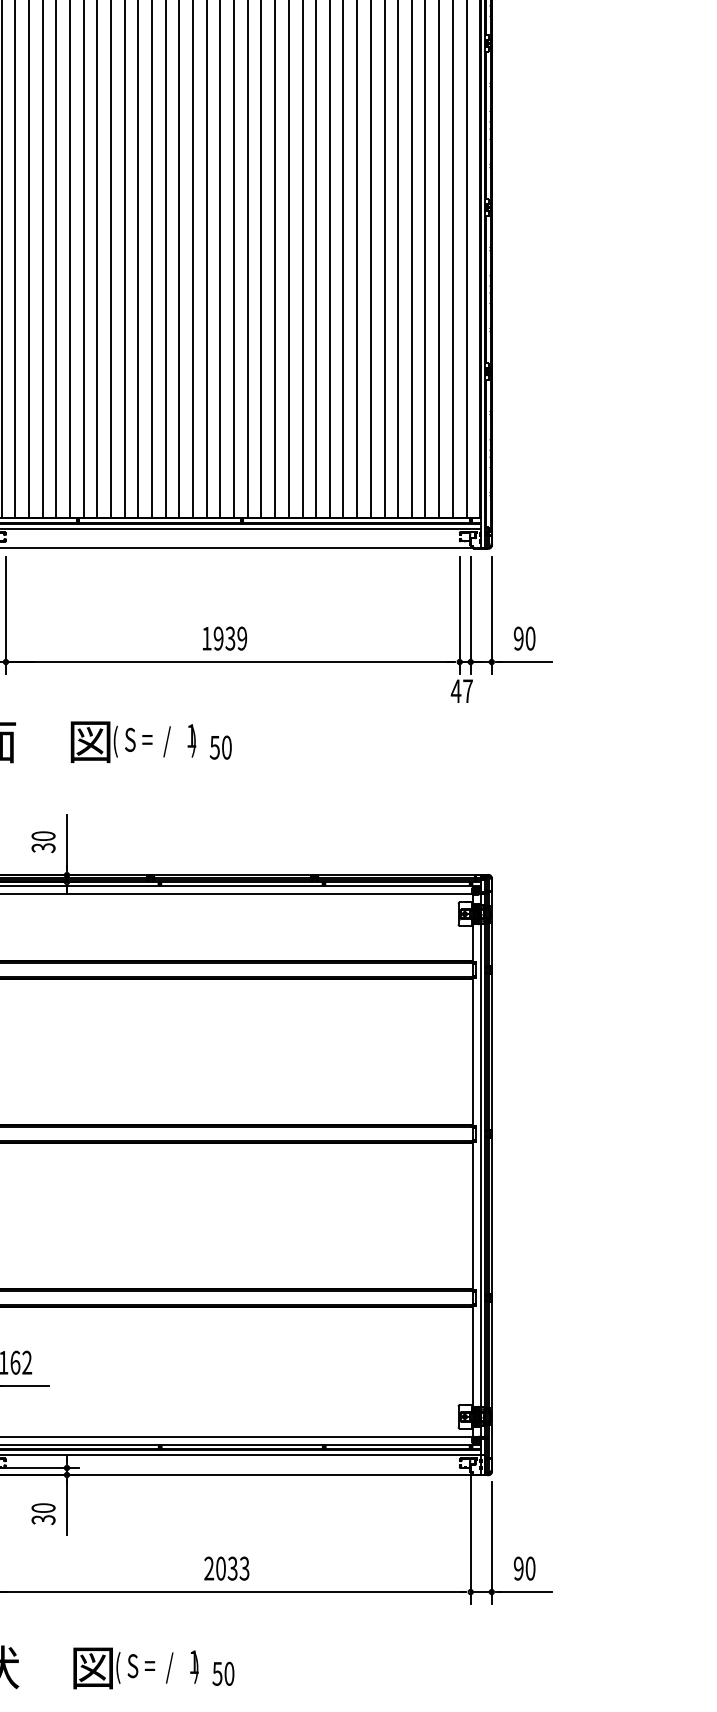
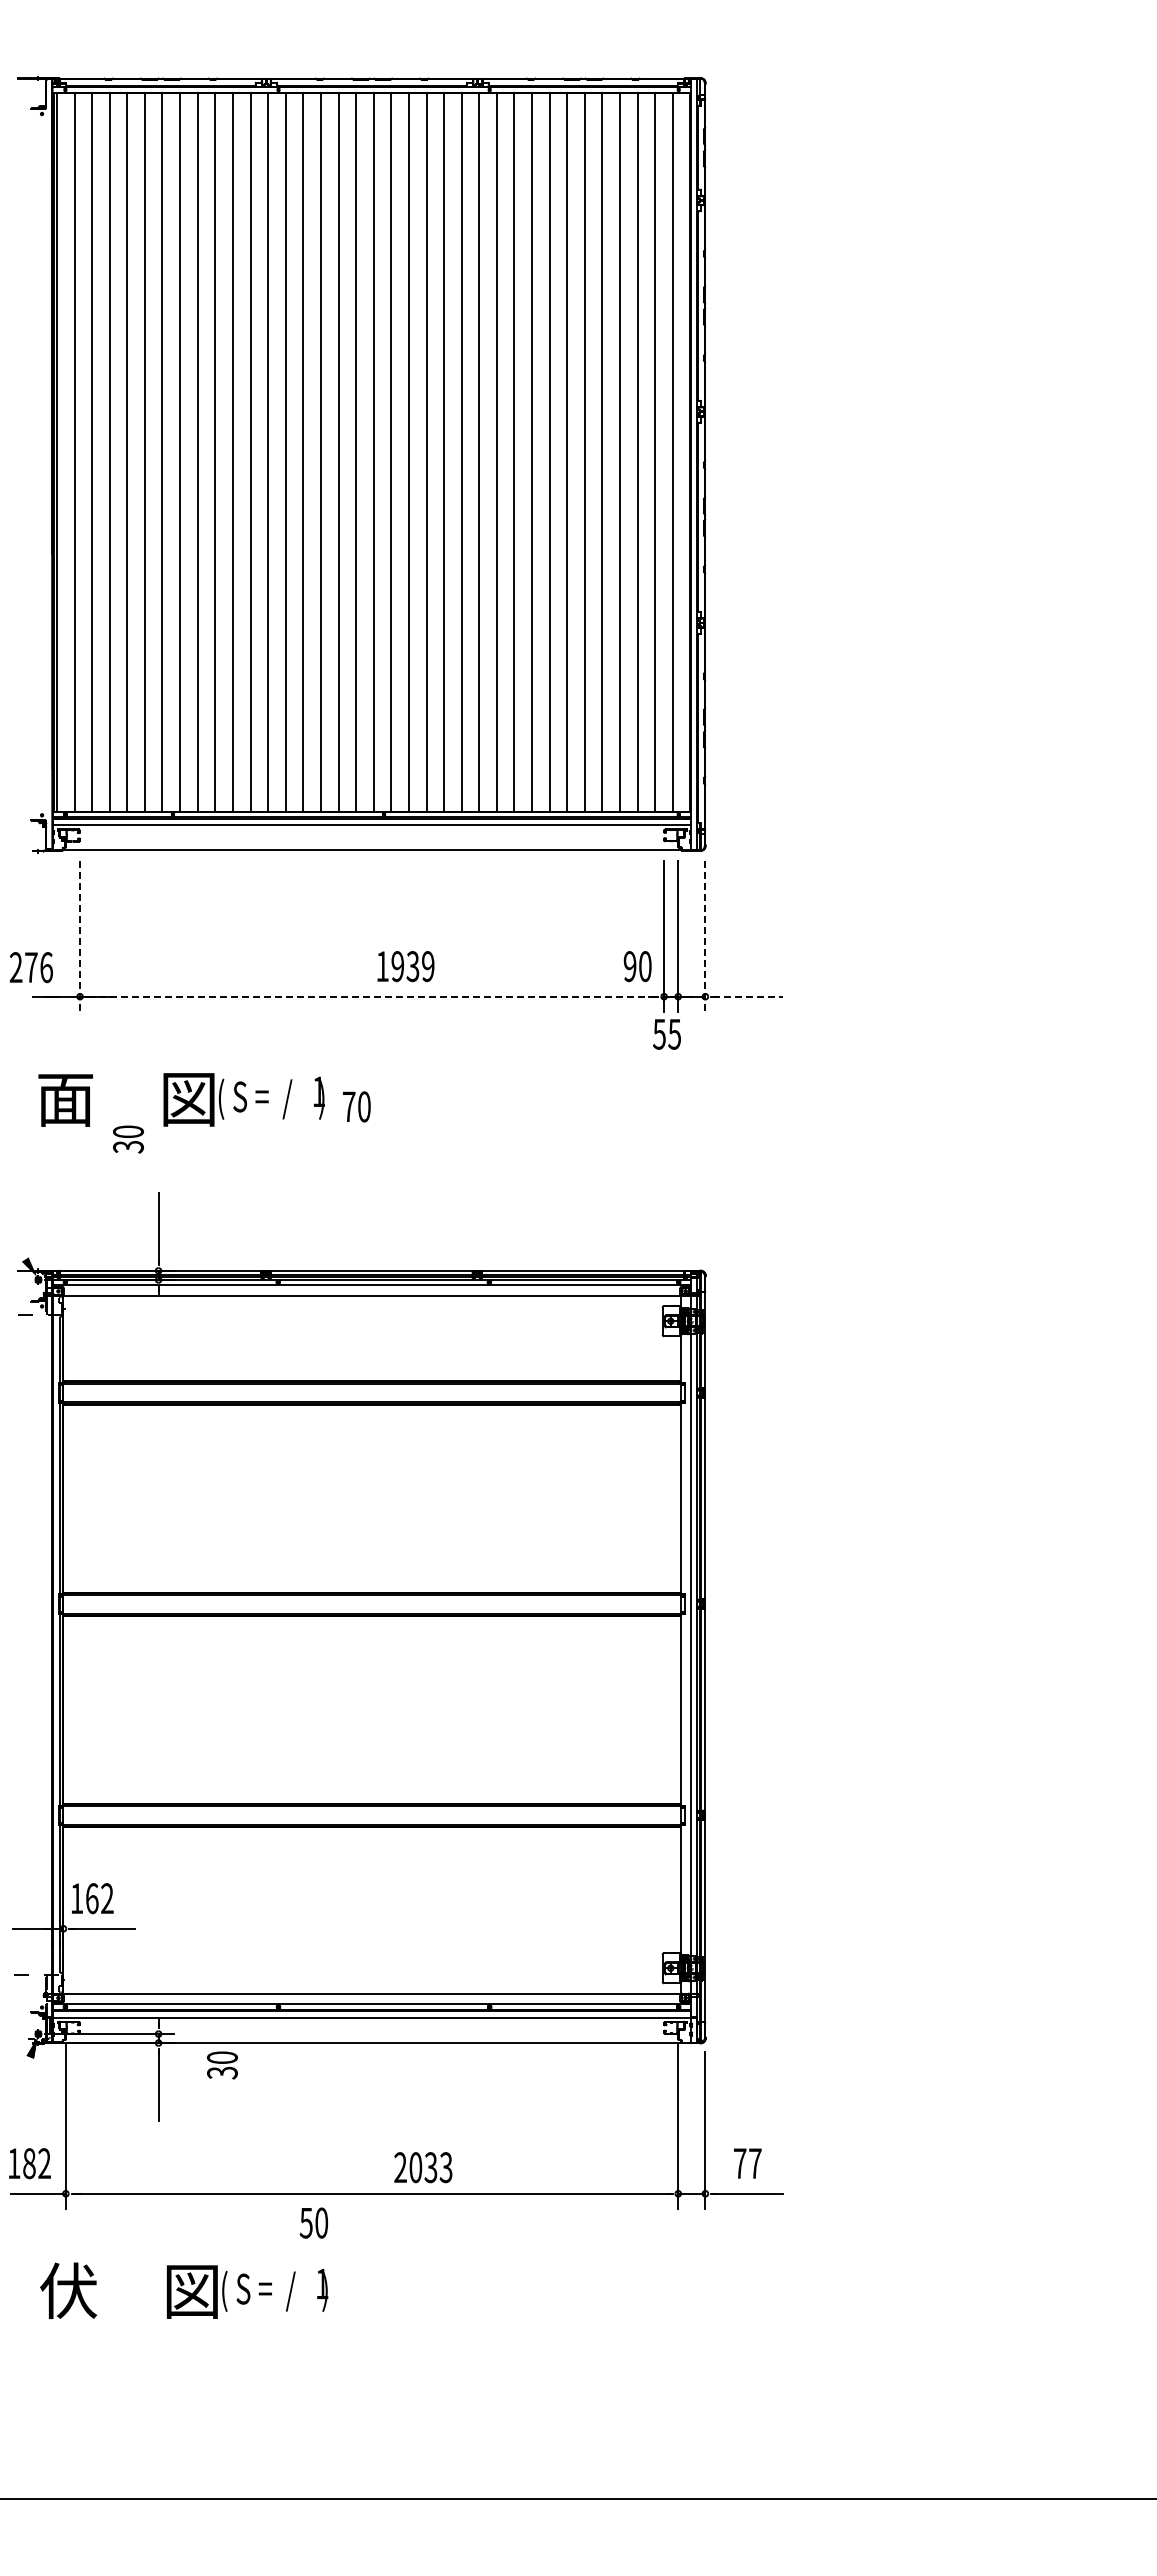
line: (6, 615) -> (80, 936), solid -> dashed
line: (491, 615) -> (705, 936), solid -> dashed
text: (224, 638) -> (405, 966), moved
text: (524, 638) -> (637, 966), moved
line: (233, 661) -> (372, 996), solid -> dashed
line: (525, 661) -> (748, 996), solid -> dashed
text: (461, 691) -> (666, 1034), 47 -> 55
text: (214, 747) -> (348, 1106), 50 -> 70
text: (43, 842) -> (128, 1139), moved
text: (43, 1514) -> (222, 2065), moved
text: (226, 1568) -> (423, 2167), moved
text: (524, 1568) -> (747, 2163), 90 -> 77
text: (223, 1673) -> (313, 2222), moved

